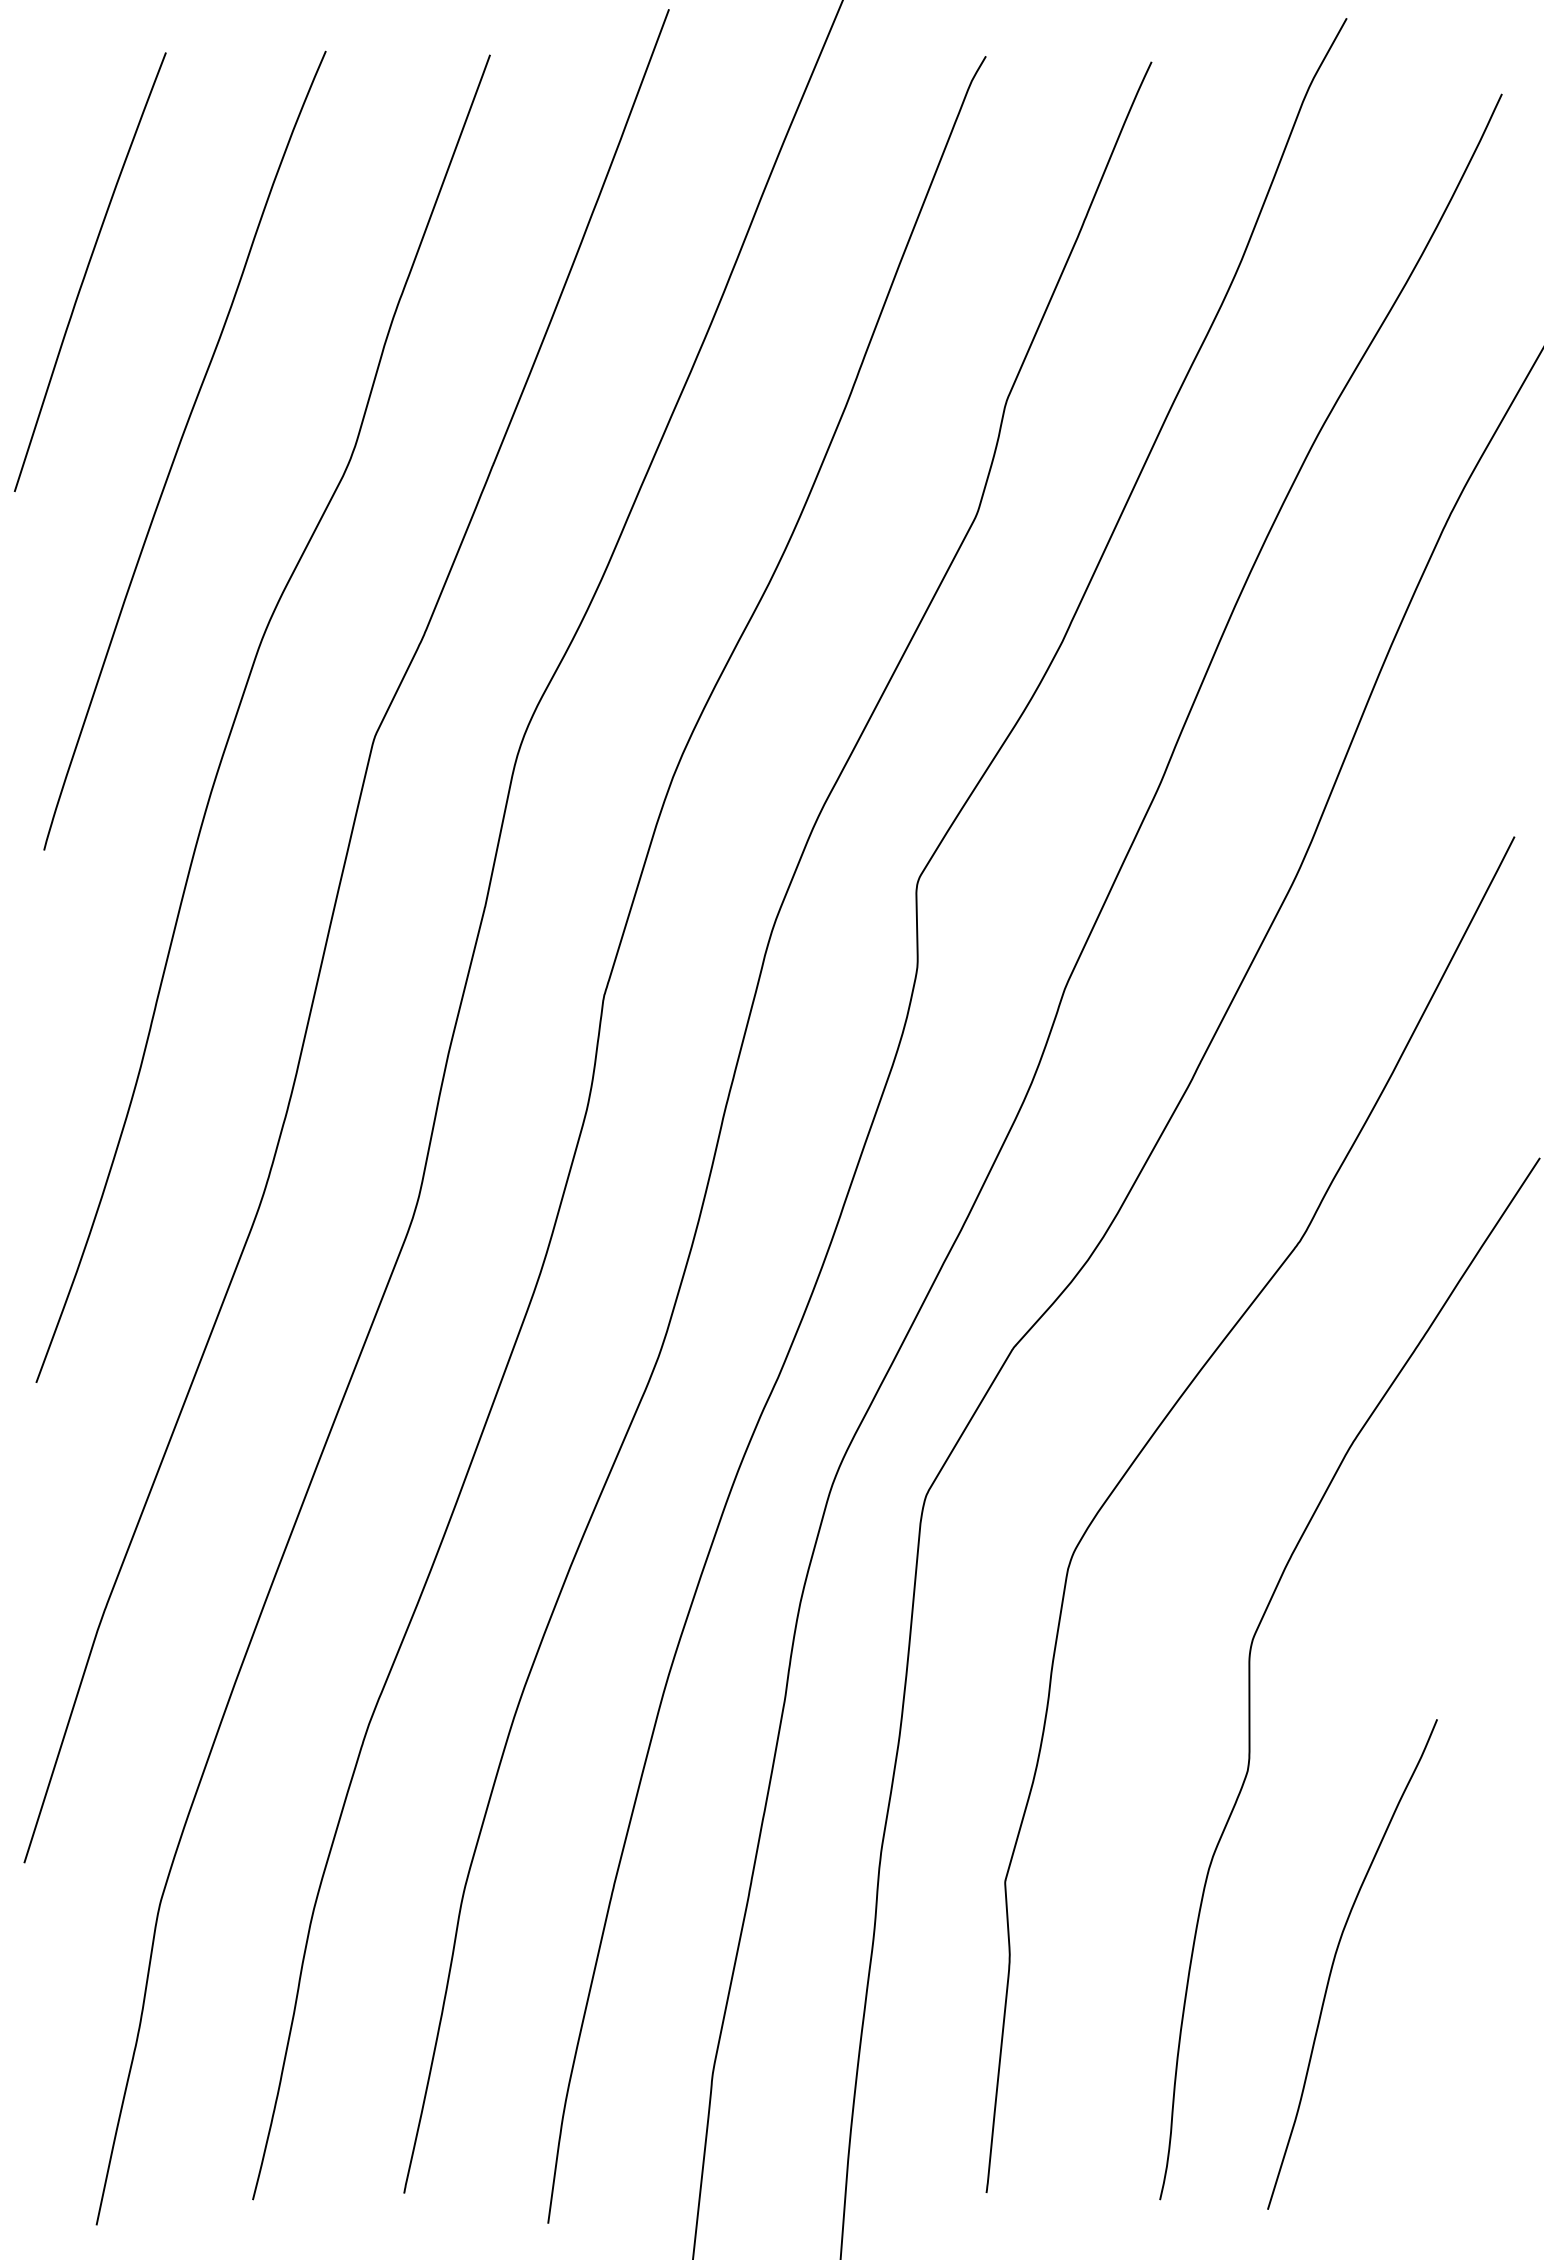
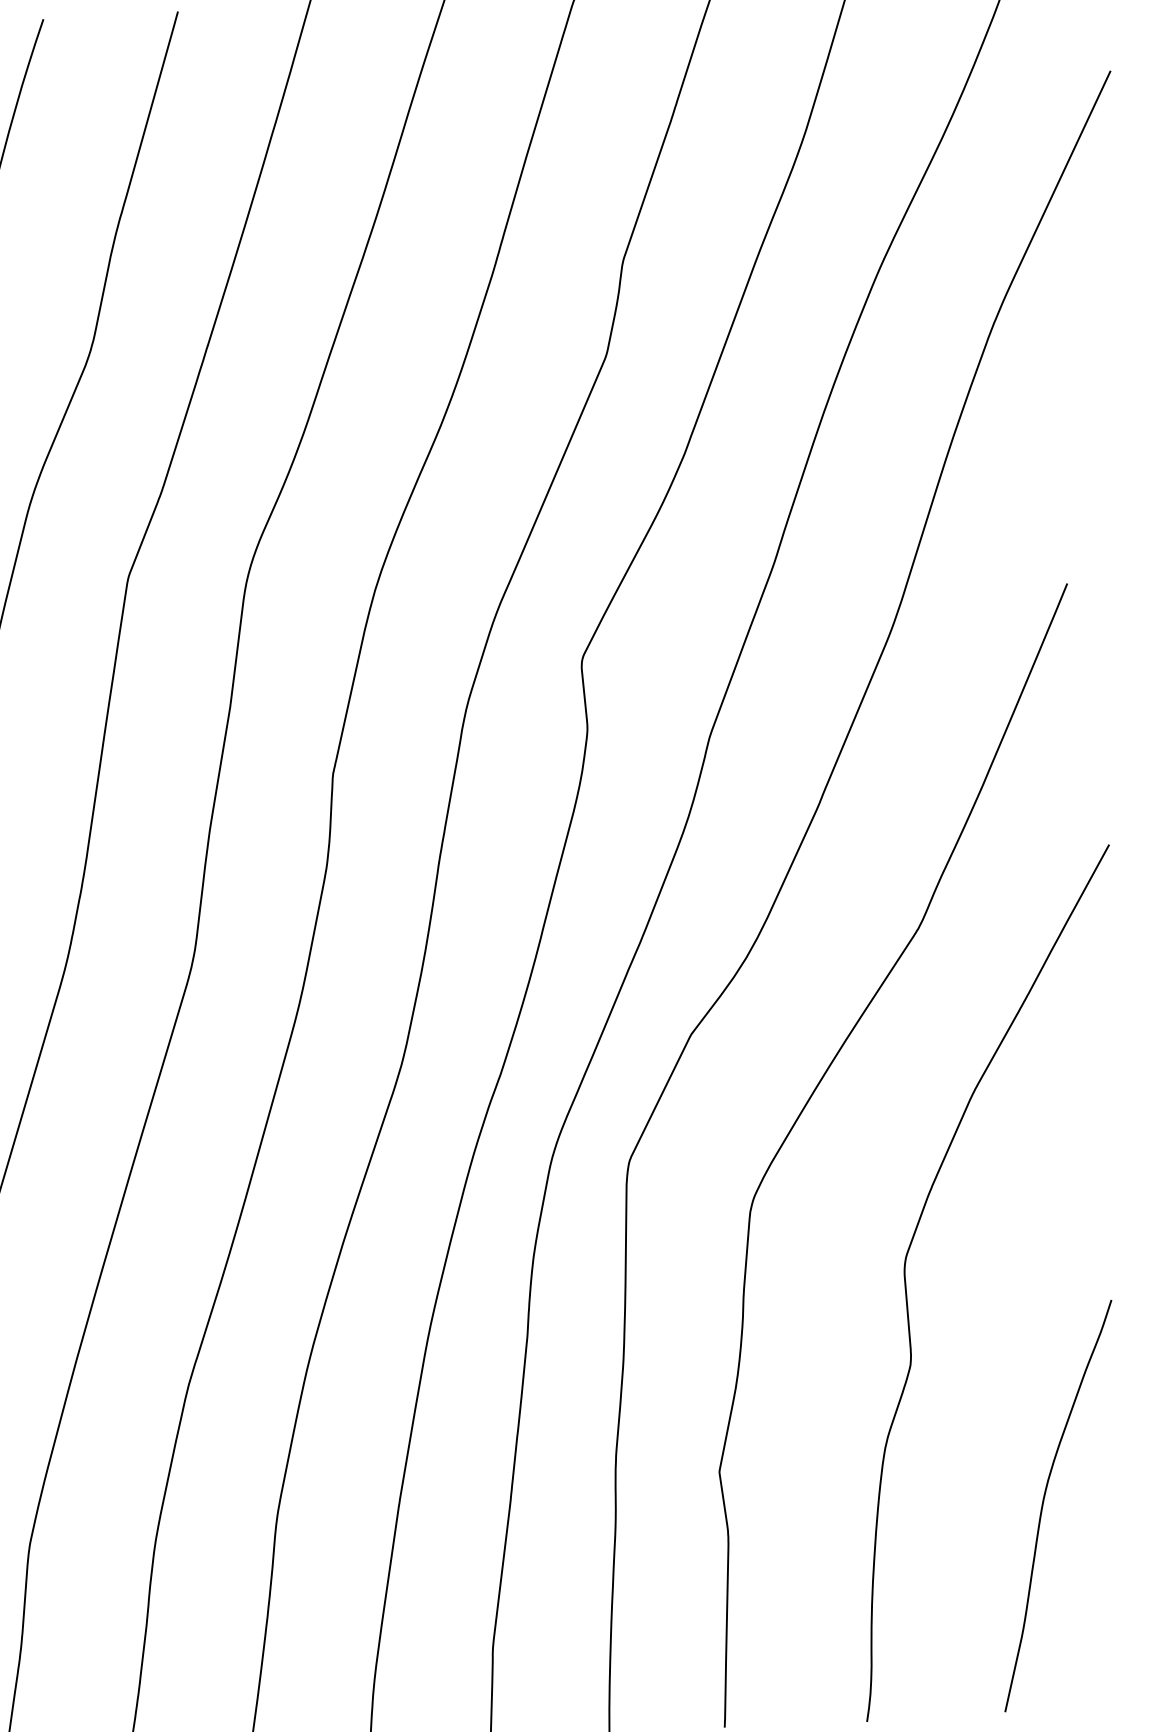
curve: (1335, 1958) -> (1044, 1502), moved

